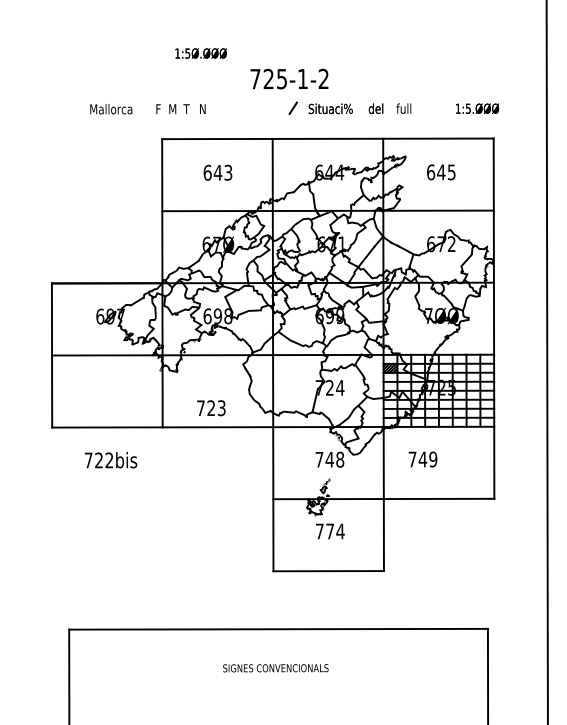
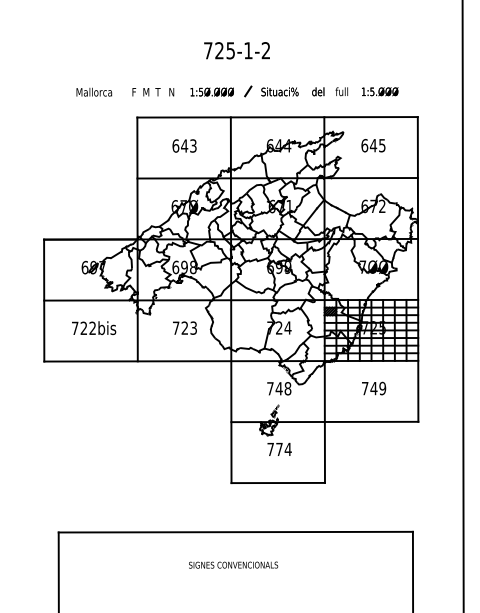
text: (200, 52) -> (211, 91), moved
text: (288, 78) -> (236, 50), moved
text: (477, 108) -> (380, 91), moved
text: (210, 407) -> (184, 327), moved
text: (111, 459) -> (94, 327), moved
text: (423, 459) -> (374, 388), moved

